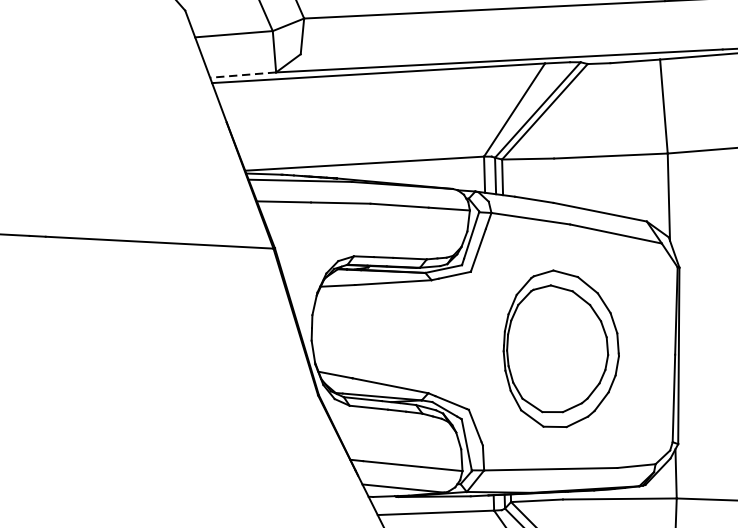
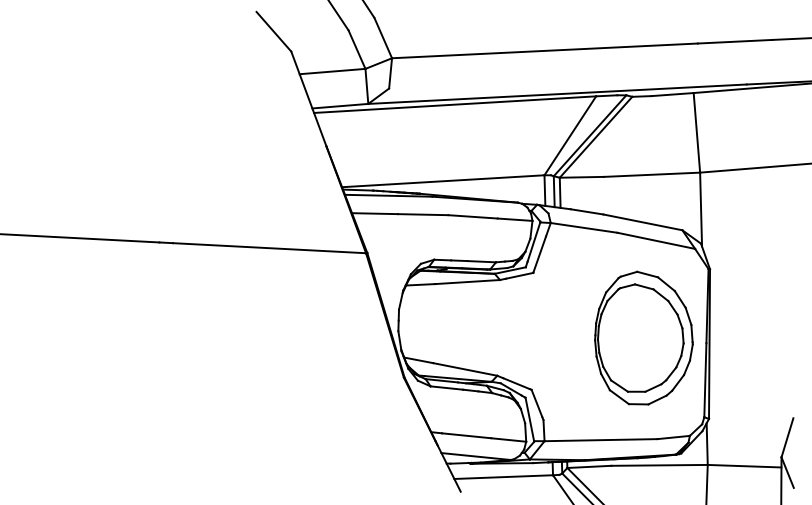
line: (242, 75) -> (339, 106), dashed -> solid
part: (560, 348) -> (643, 337), moved

